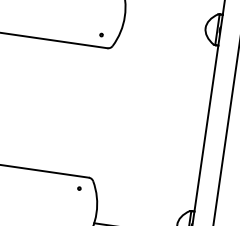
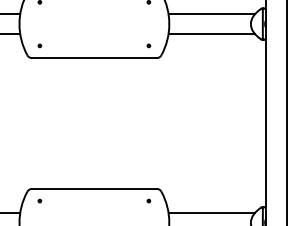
line: (168, 11) -> (211, 13), added
line: (165, 32) -> (211, 34), added
line: (139, 208) -> (211, 212), added

